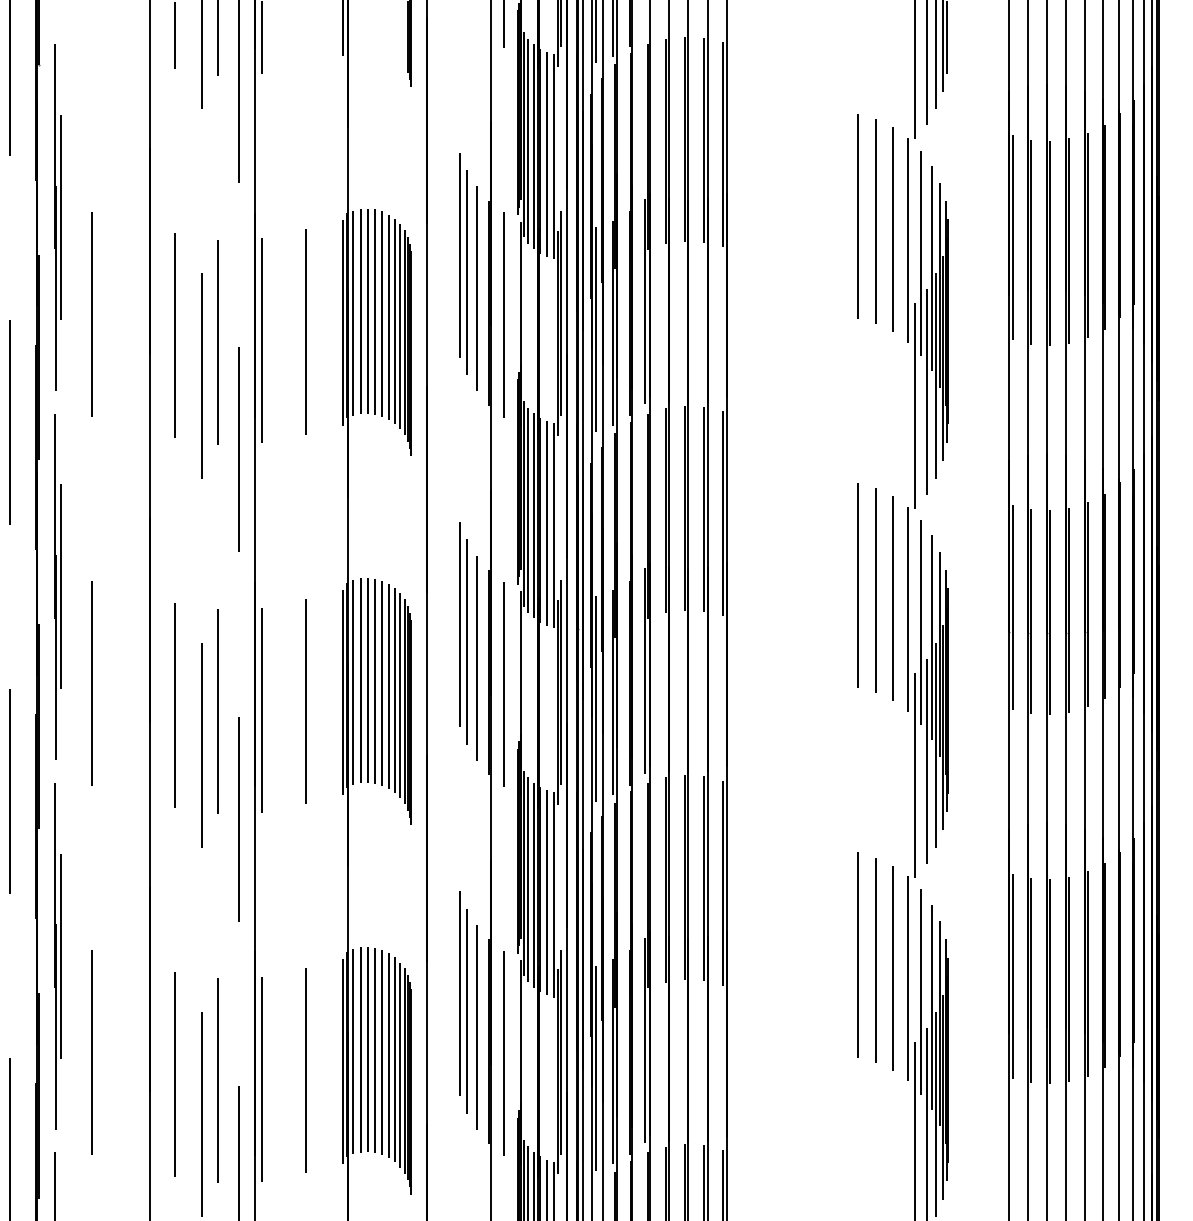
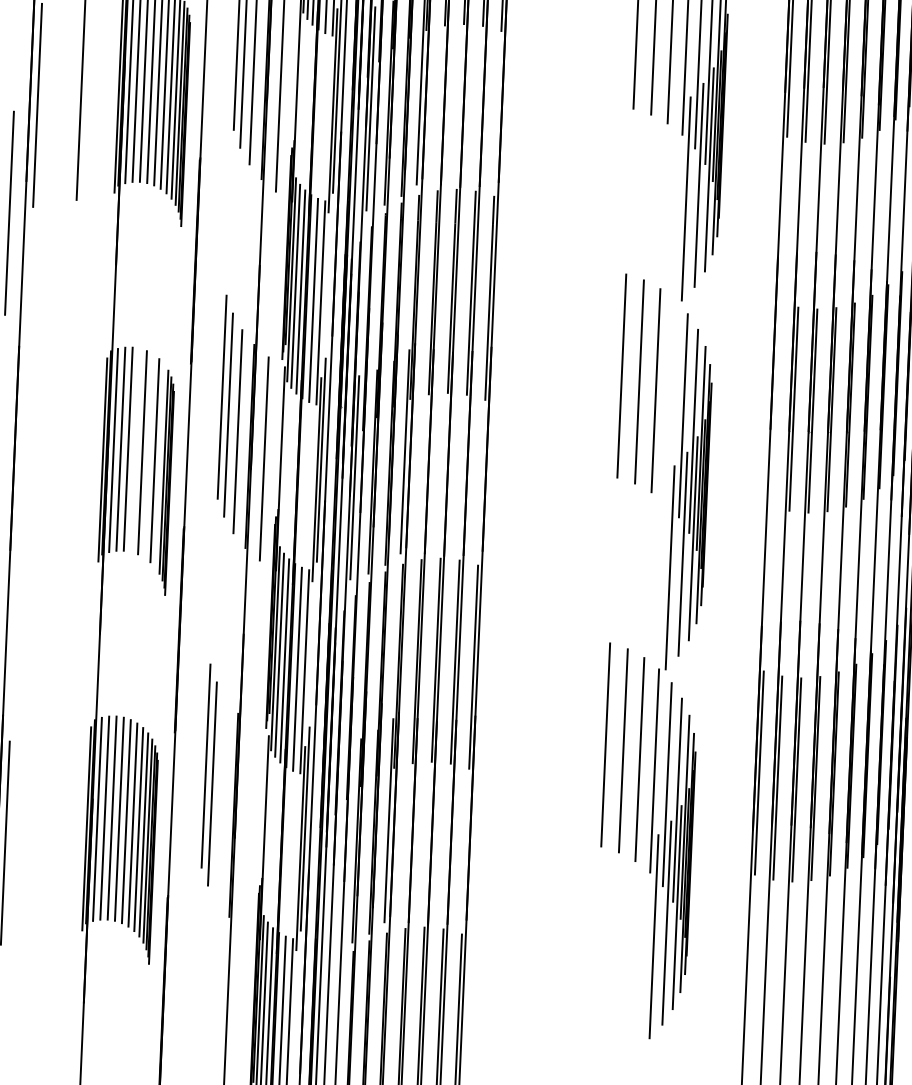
line: (1012, 606) -> (775, 403), removed
line: (907, 609) -> (670, 401), removed
line: (375, 680) -> (135, 449), removed
line: (389, 686) -> (149, 456), removed
line: (400, 695) -> (160, 465), removed
line: (305, 700) -> (64, 466), removed
line: (262, 709) -> (21, 473), removed
line: (476, 1026) -> (221, 799), removed
line: (503, 1053) -> (247, 827), removed
line: (595, 1067) -> (338, 845), removed
line: (305, 1070) -> (48, 836), removed

